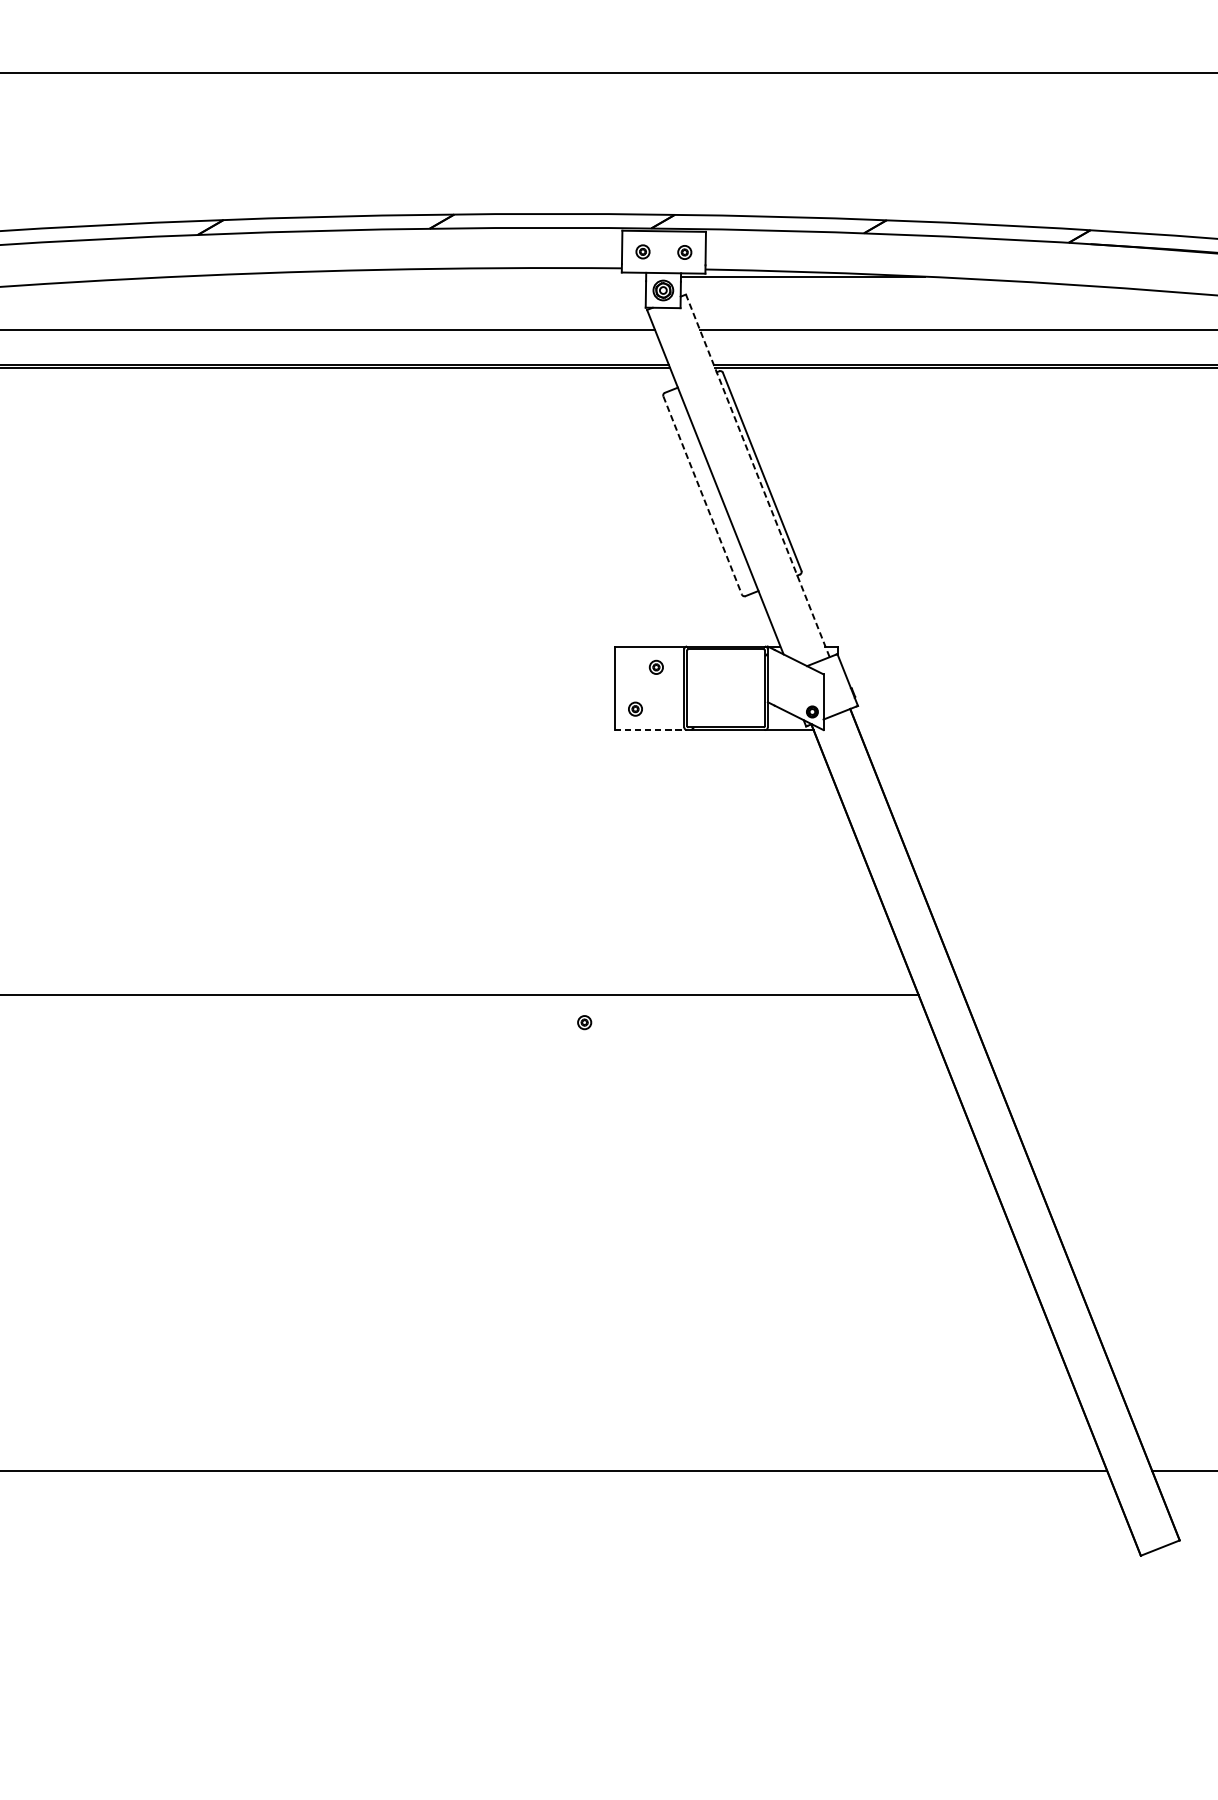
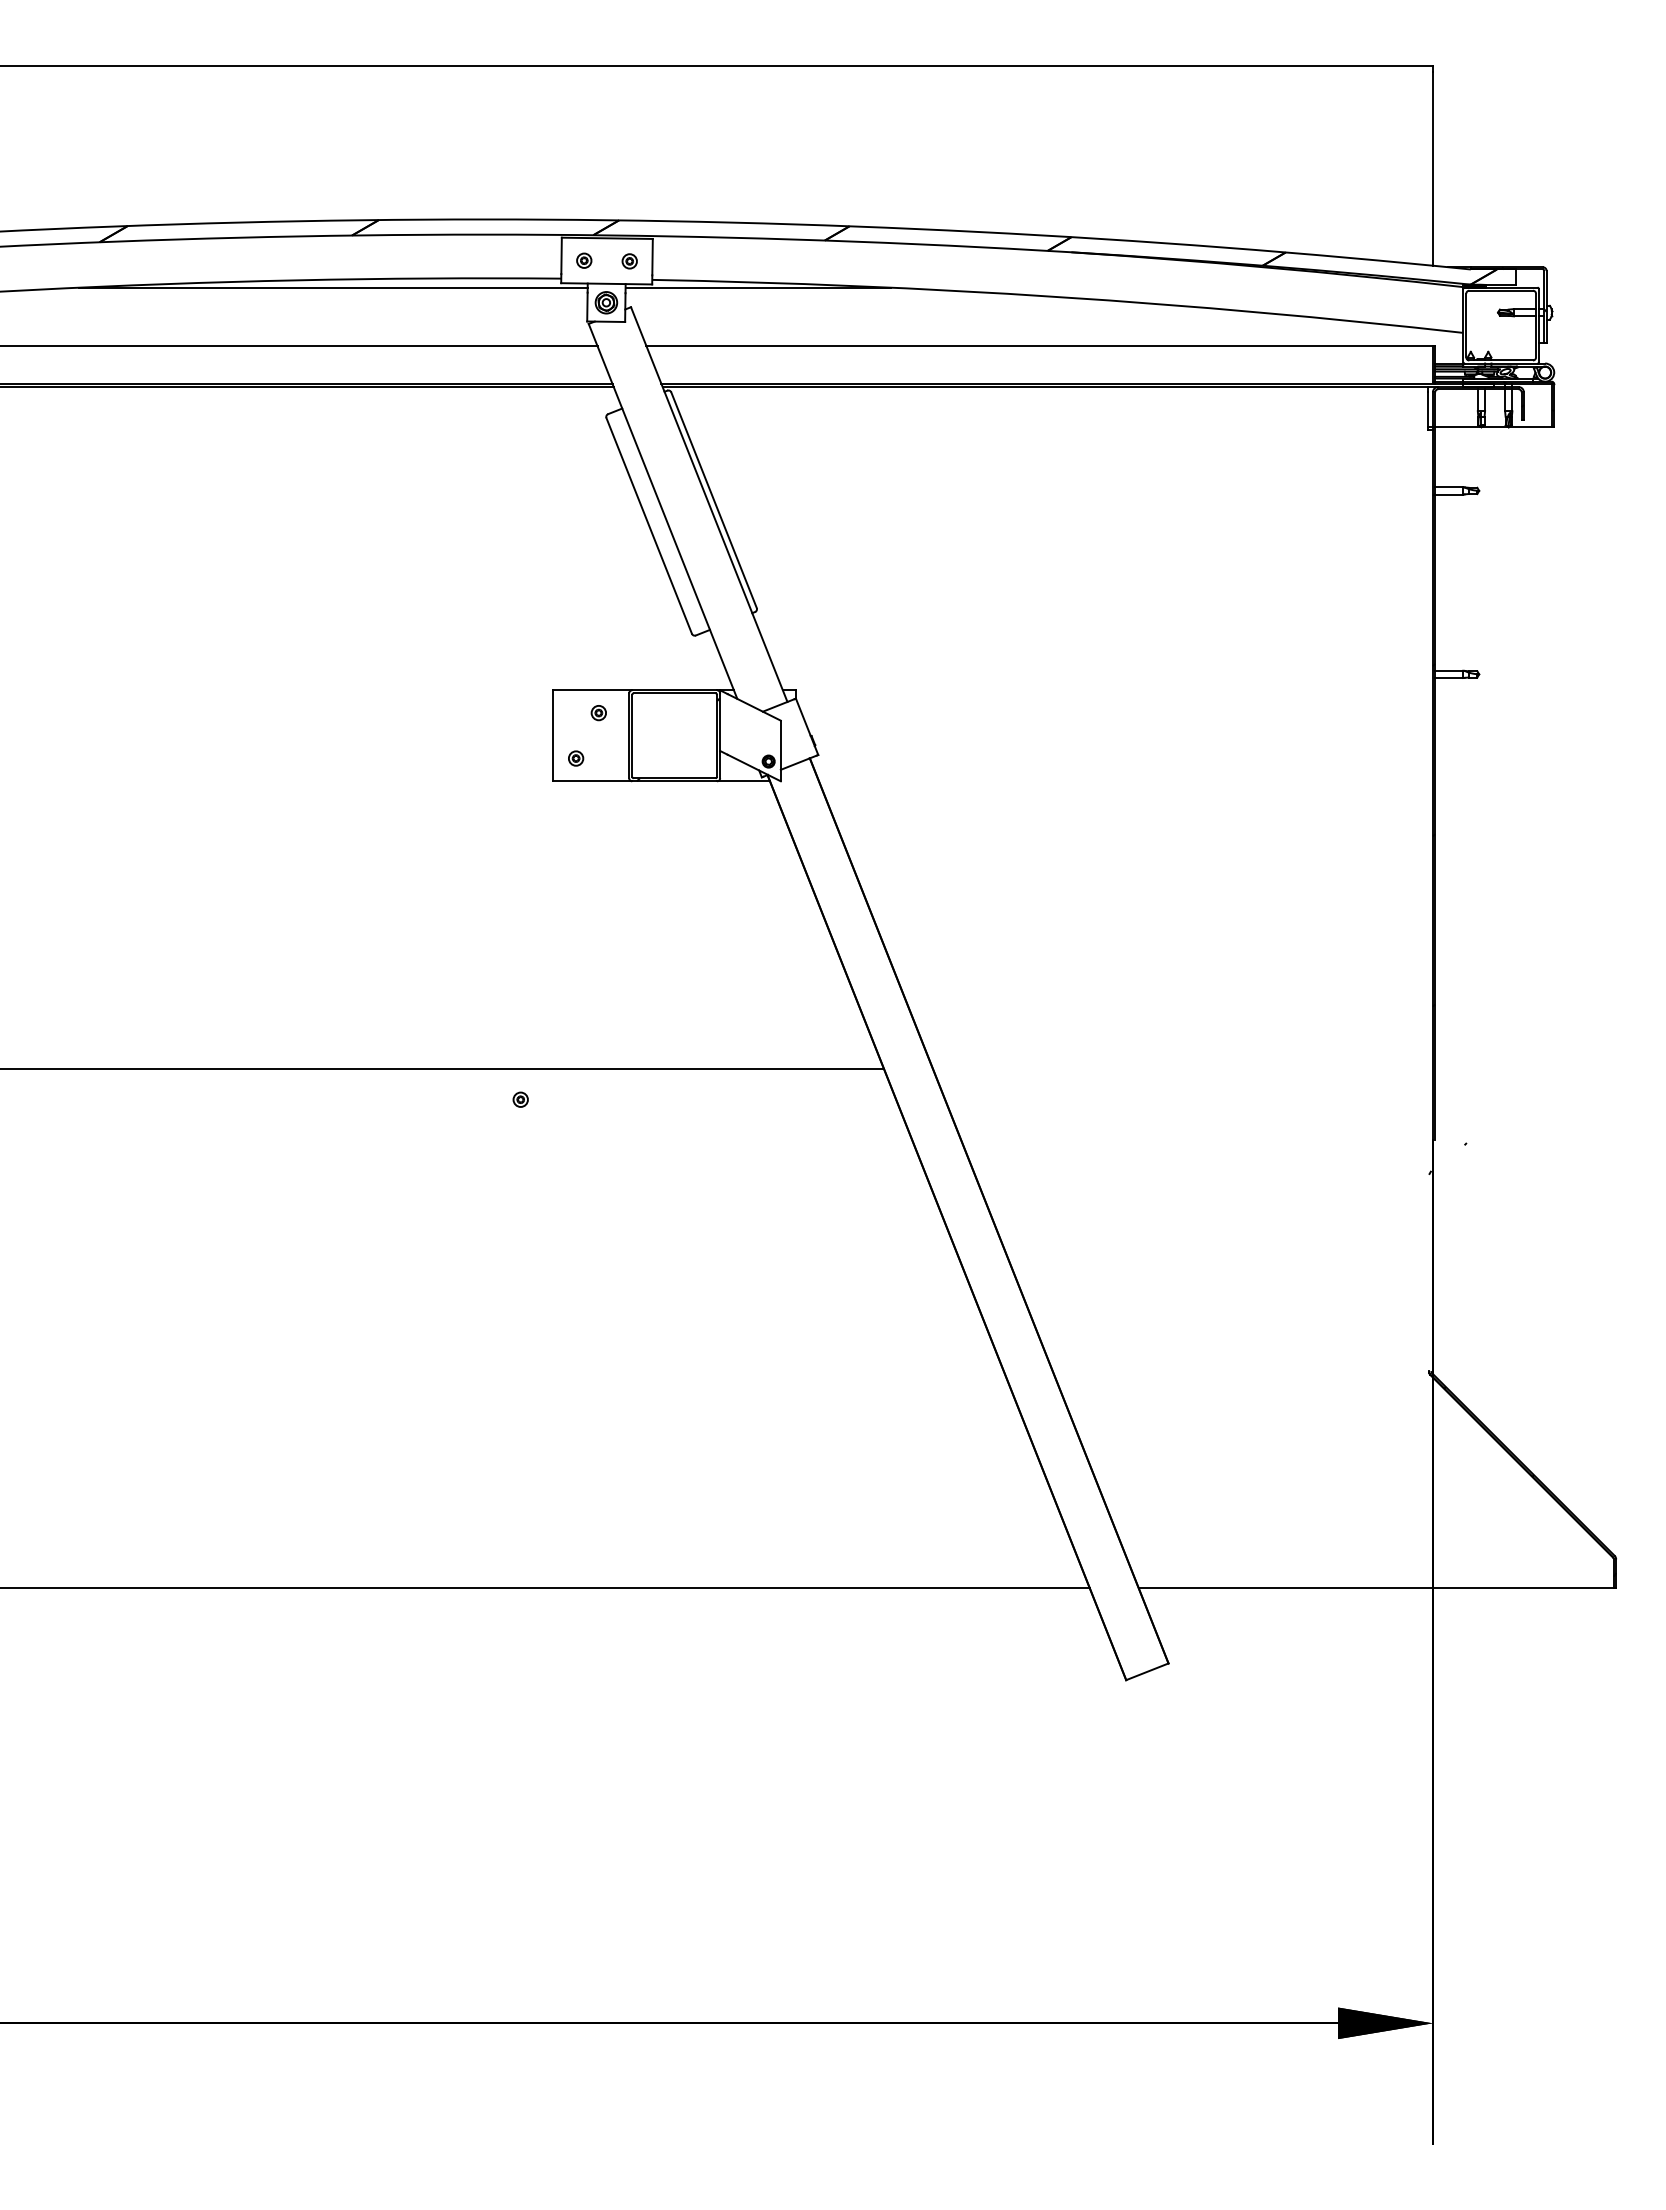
line: (412, 276) -> (333, 287), added
line: (758, 475) -> (709, 504), dashed -> solid
line: (702, 496) -> (649, 526), dashed -> solid
line: (651, 730) -> (593, 781), dashed -> solid

